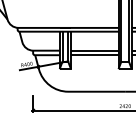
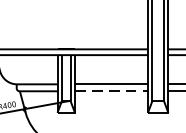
line: (94, 55) -> (111, 91), solid -> dashed

